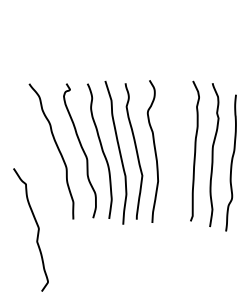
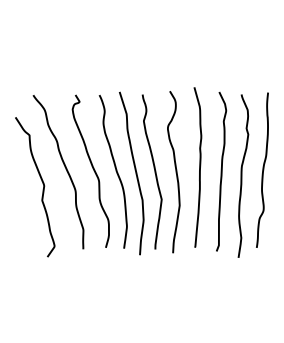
curve: (175, 147) -> (199, 167), added
curve: (231, 162) -> (262, 169), moved
curve: (37, 232) -> (42, 189), moved

